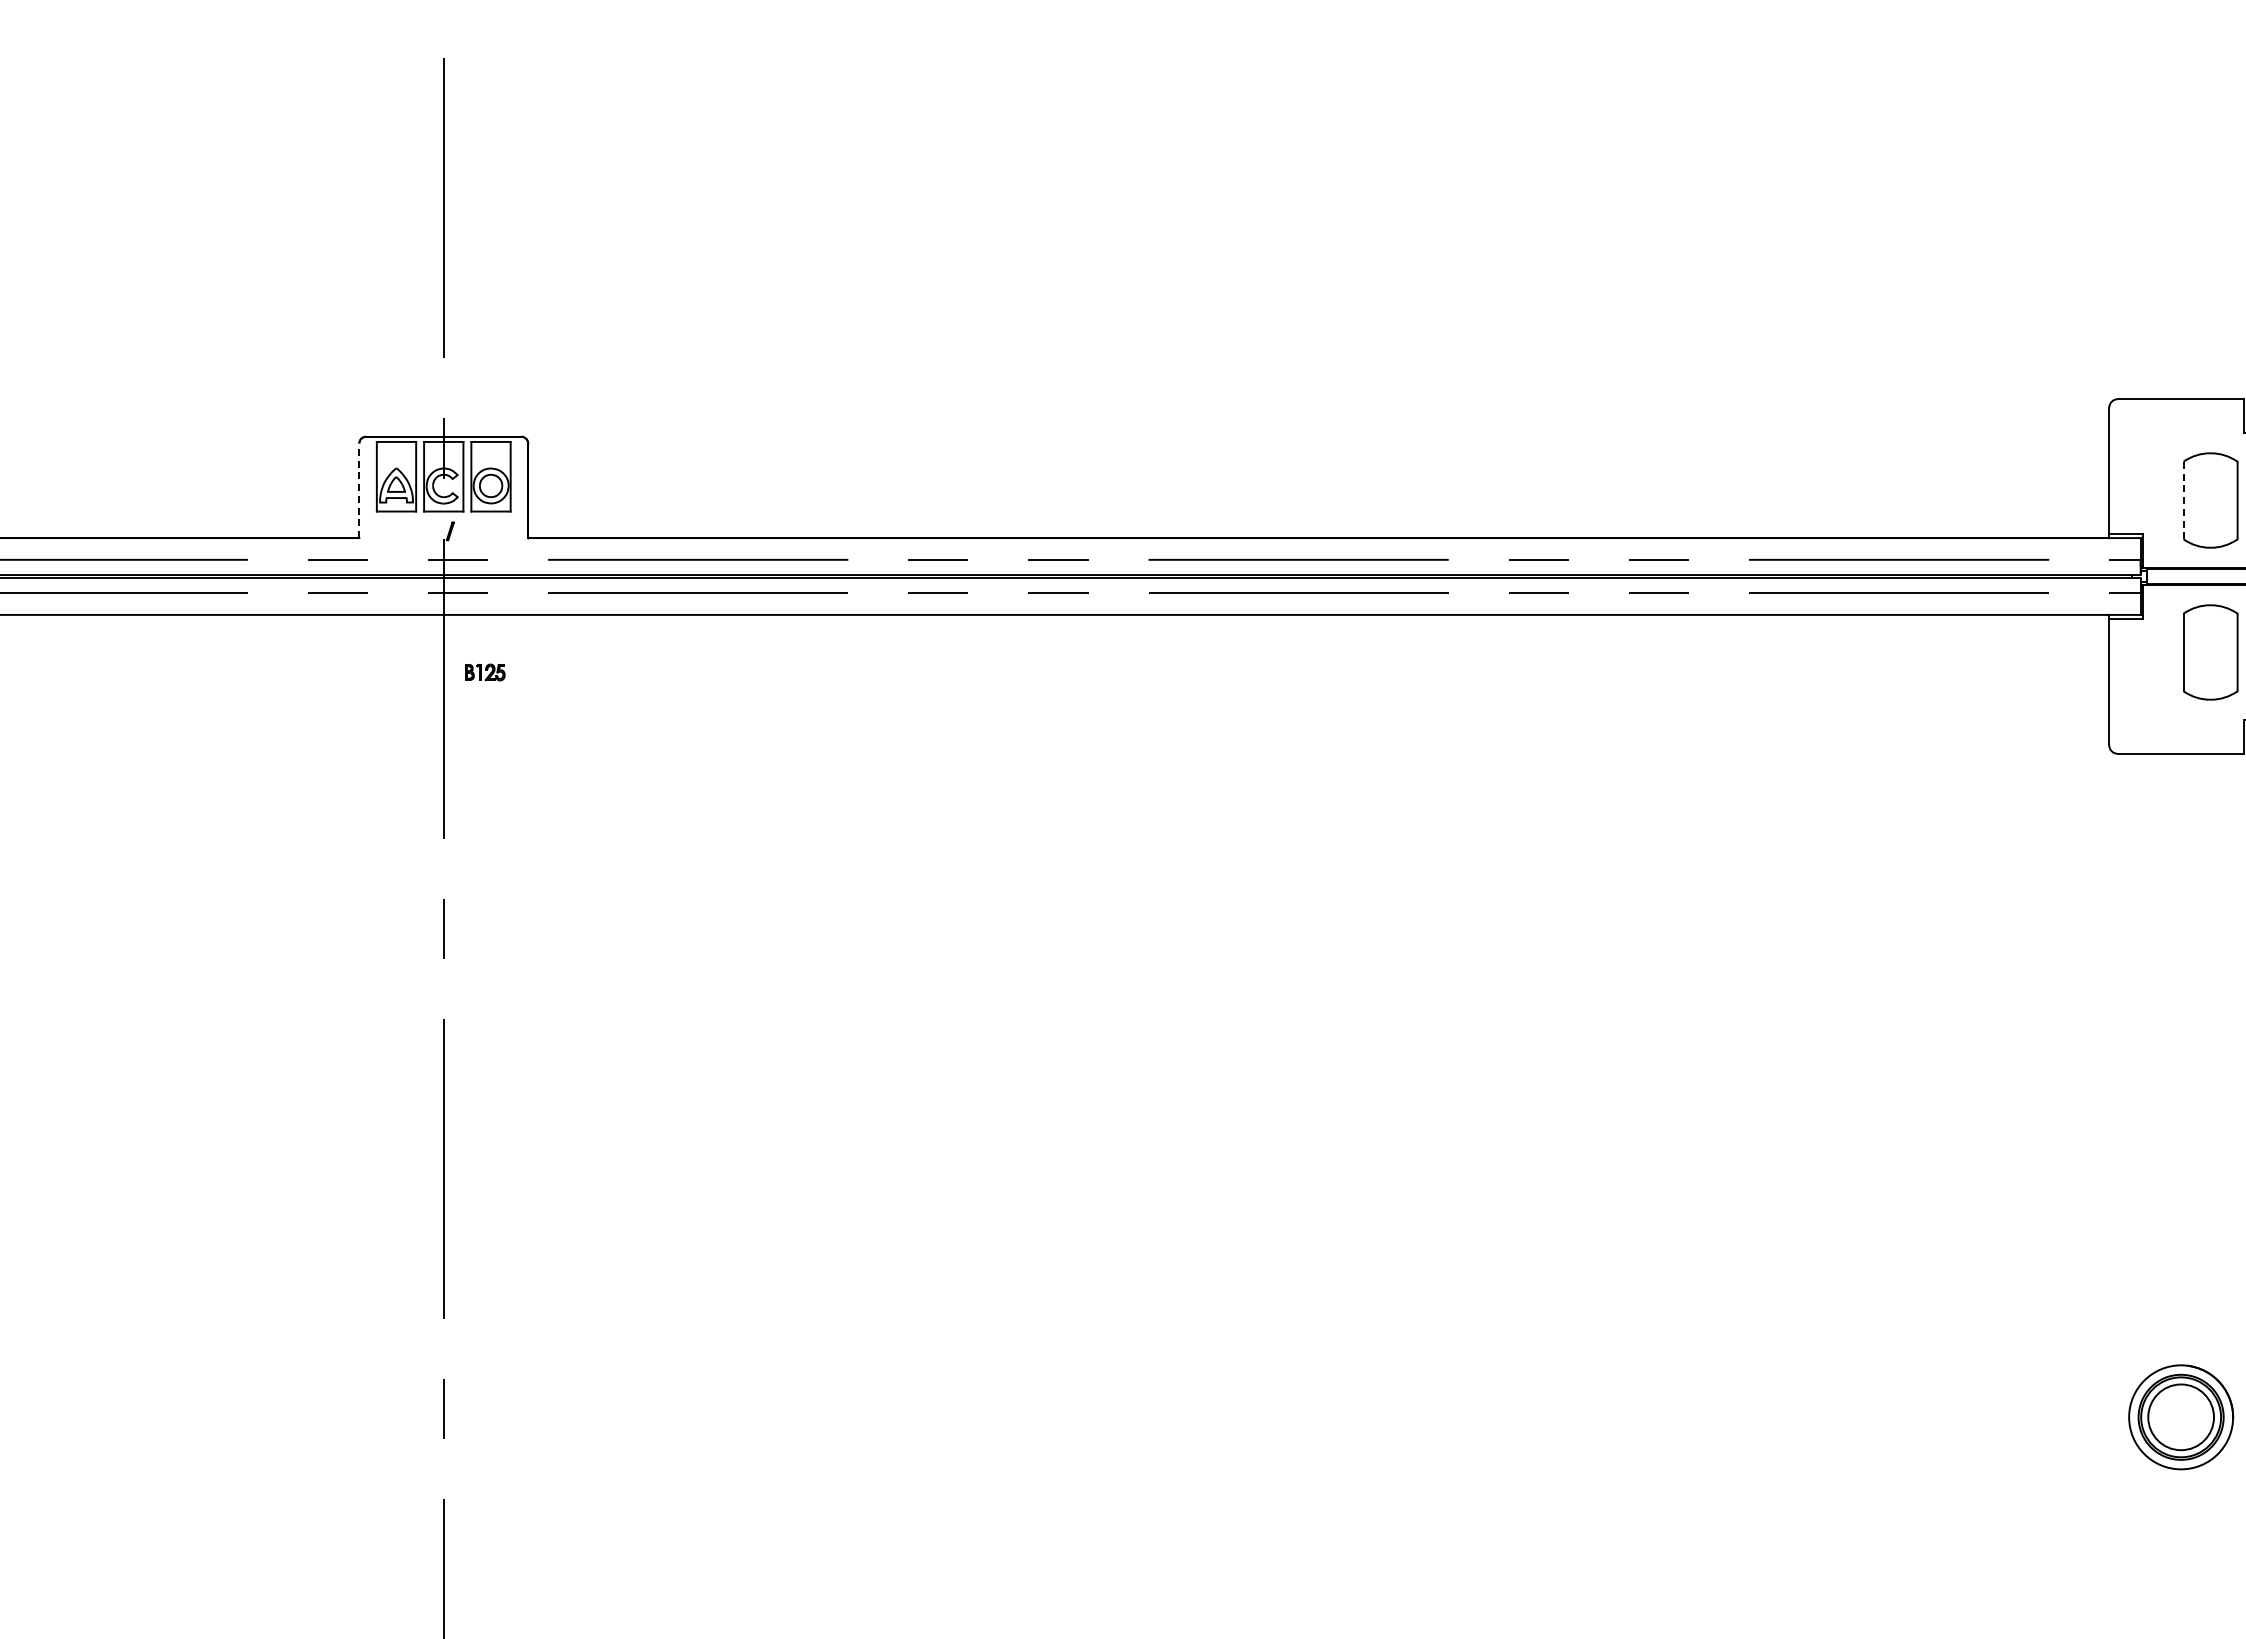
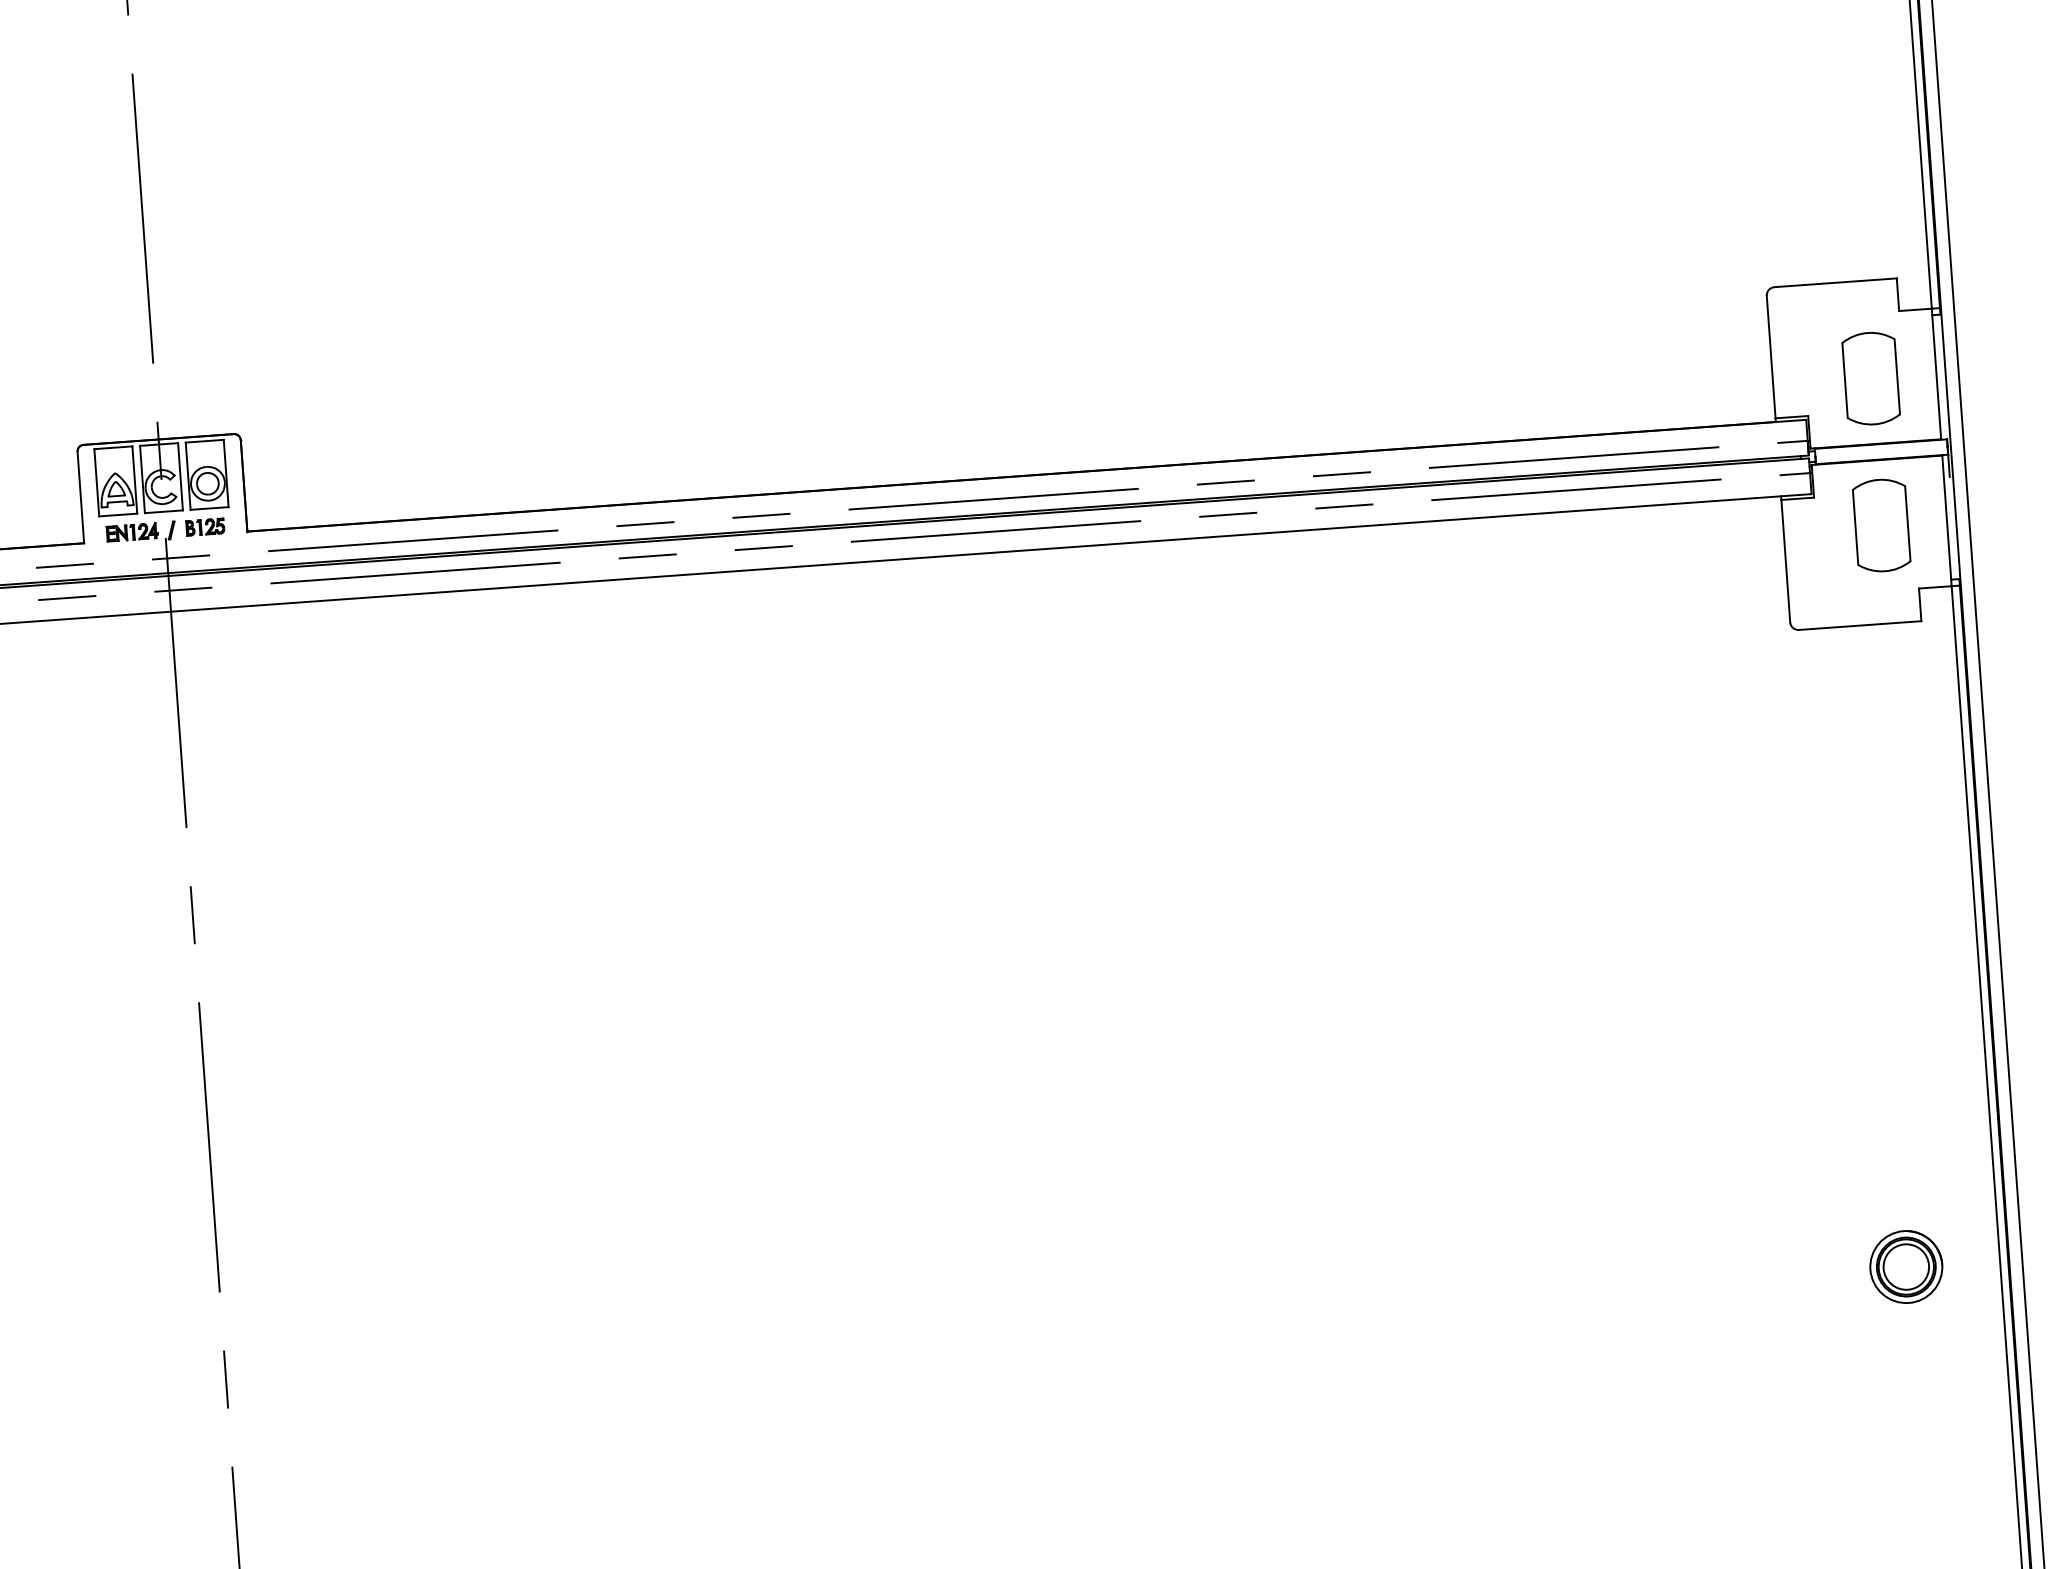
line: (359, 490) -> (80, 497), dashed -> solid
line: (2183, 500) -> (1844, 380), dashed -> solid
part: (409, 530) -> (132, 532), added
part: (485, 672) -> (205, 527), moved
part: (2181, 1417) -> (1906, 1267), size x0.71

